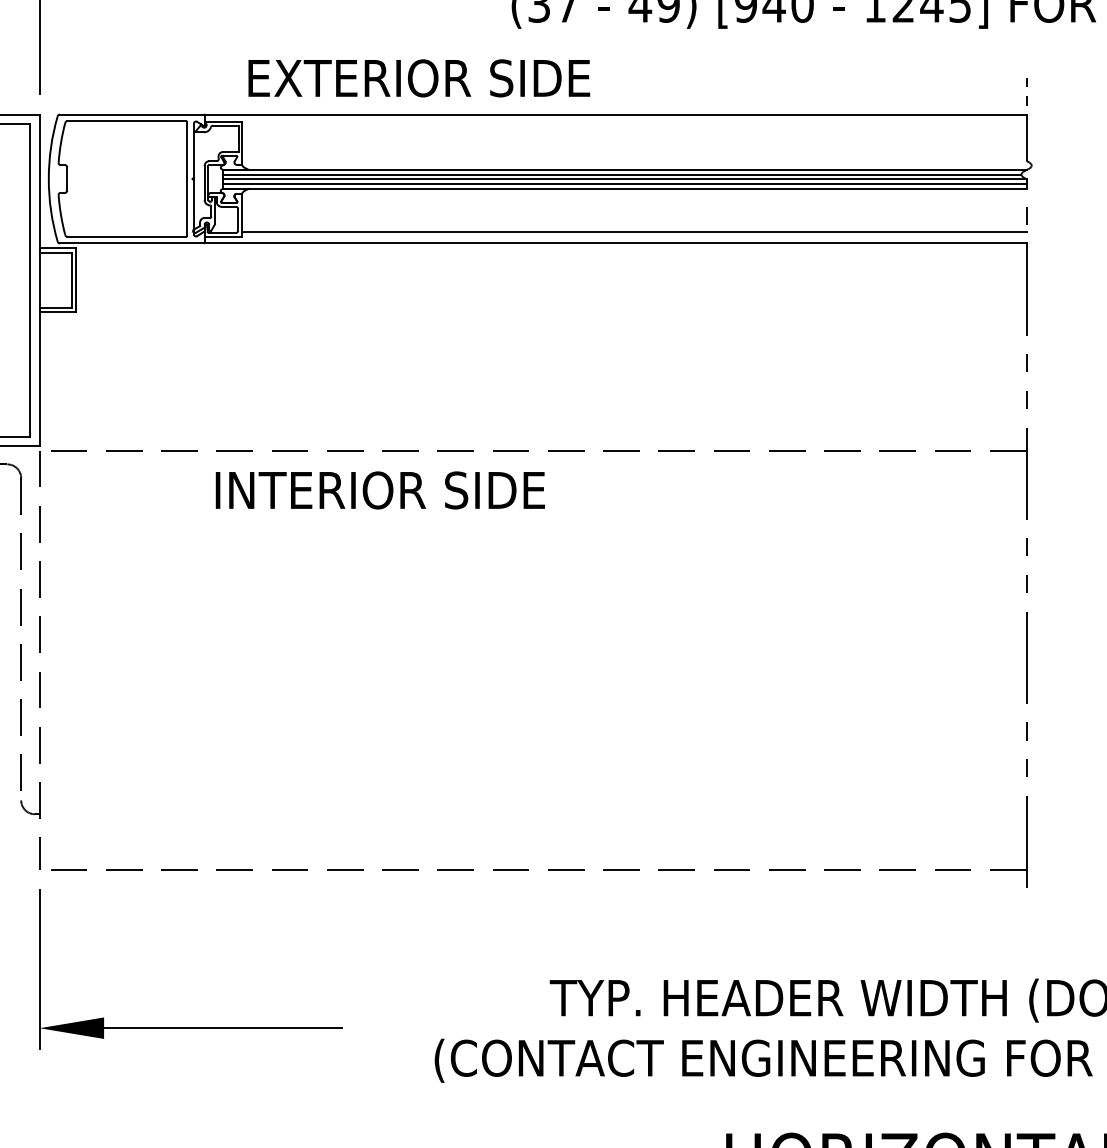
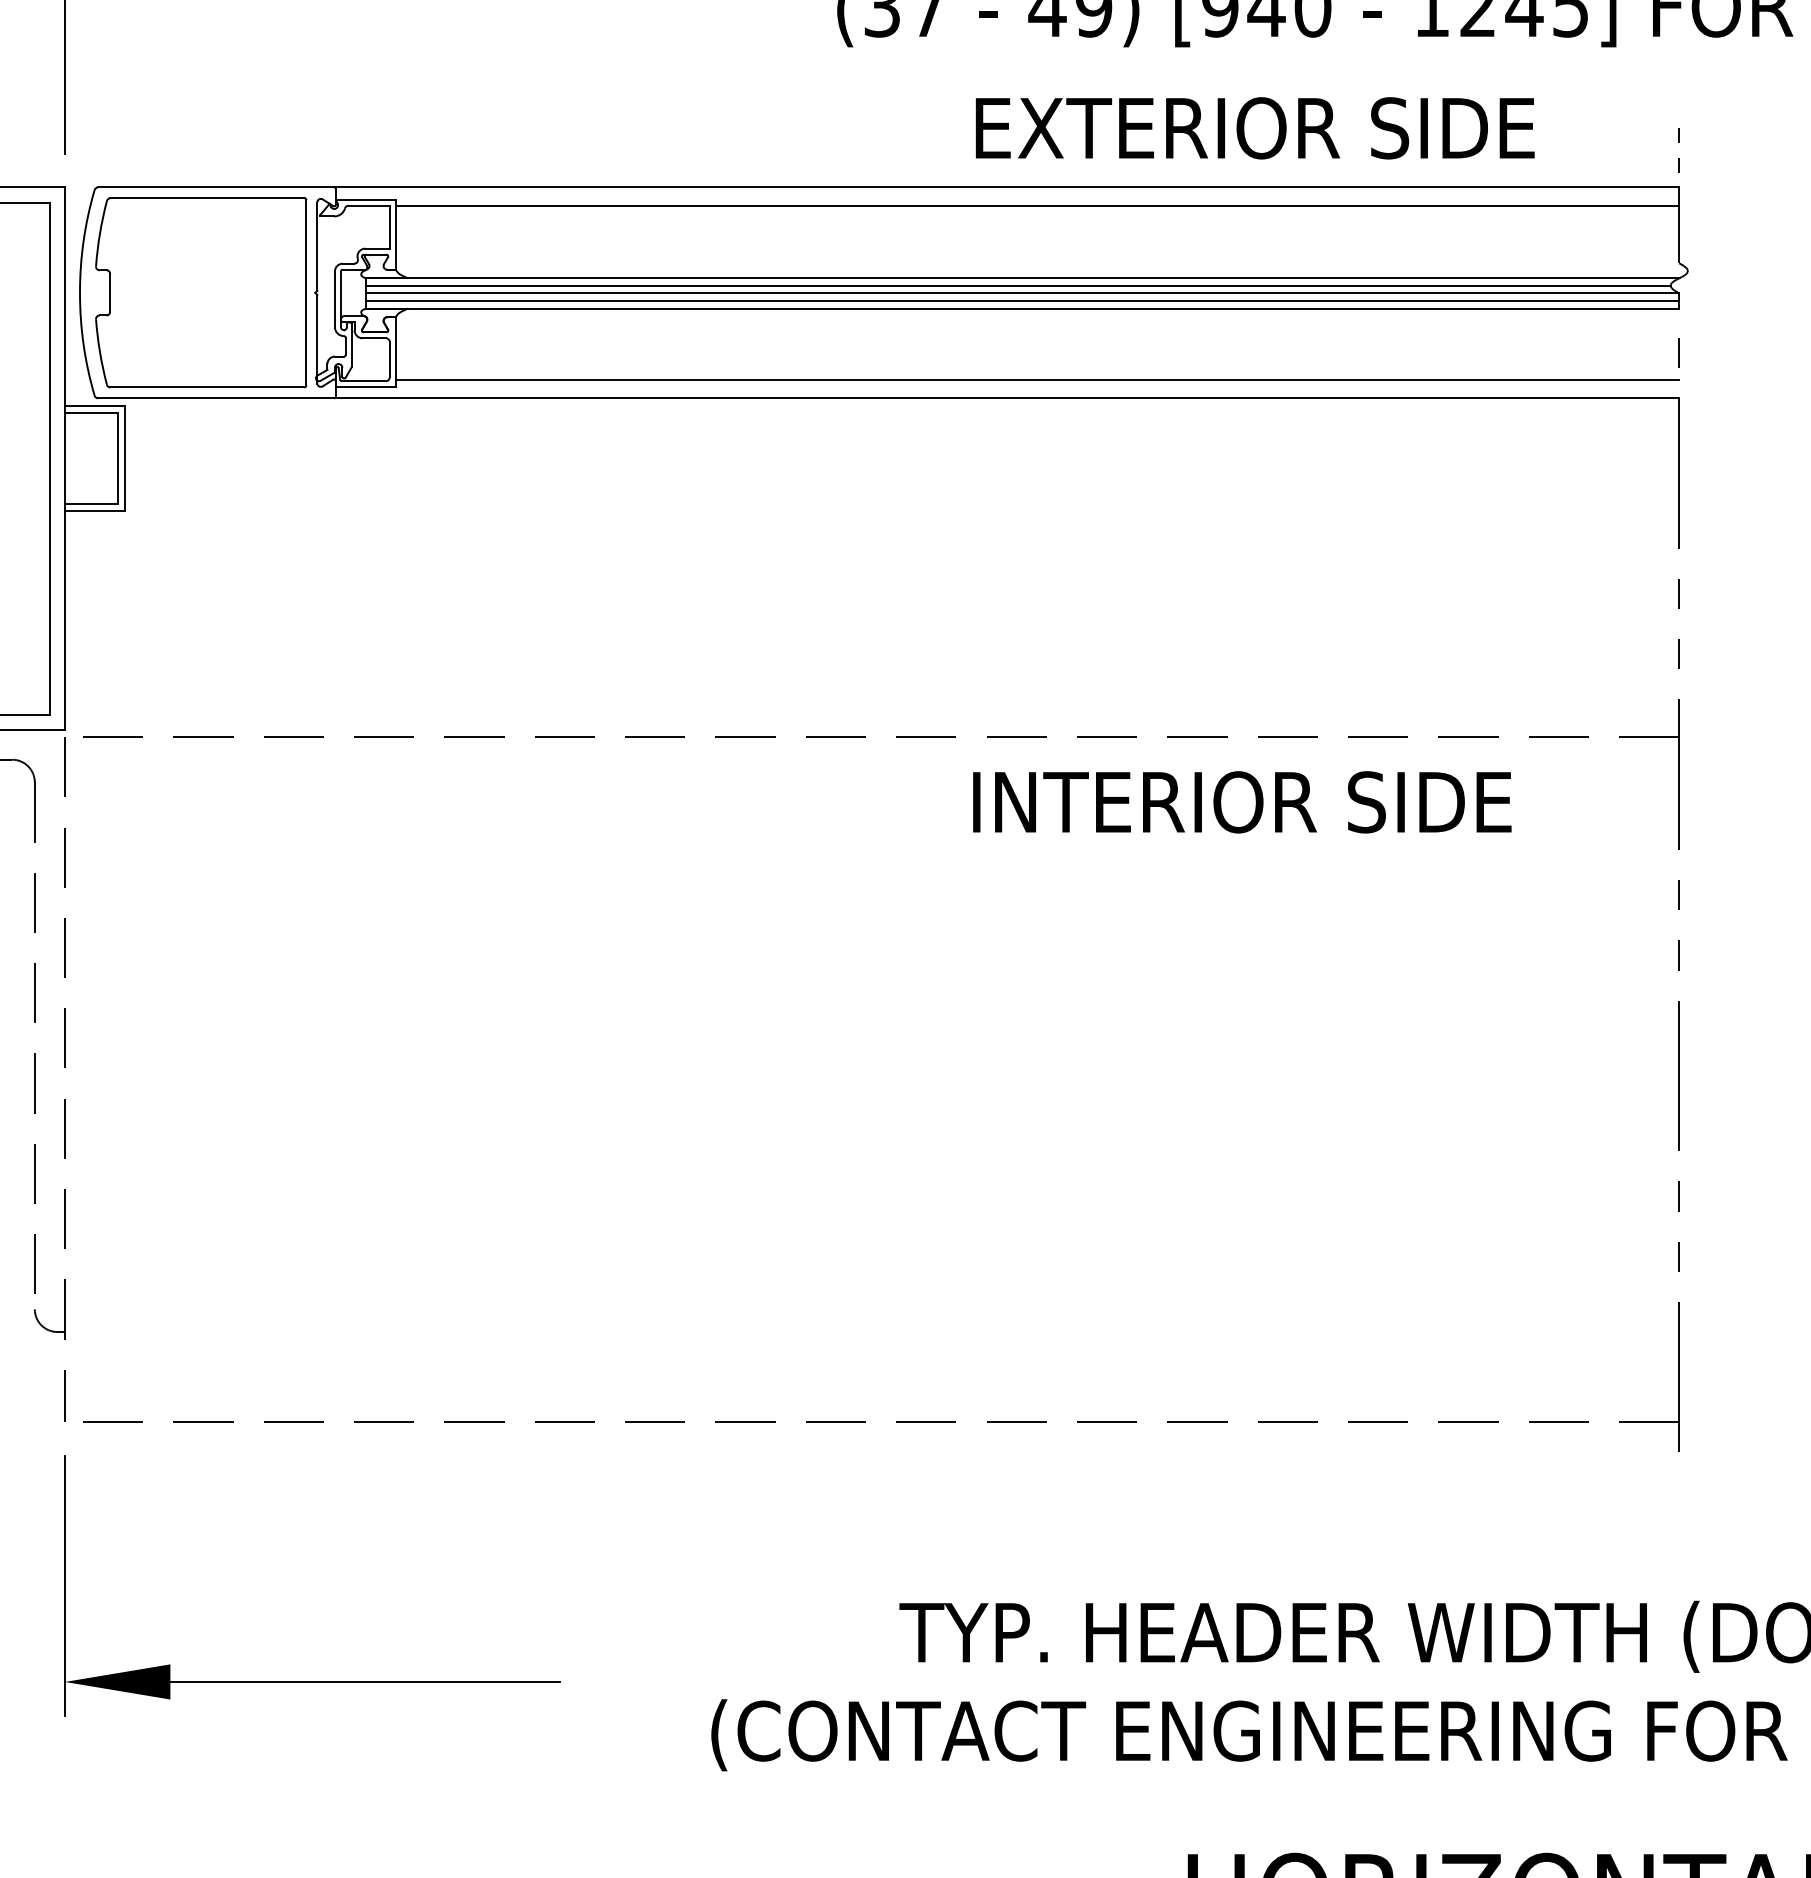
text: (419, 78) -> (1255, 128), moved
line: (634, 125) -> (1037, 205), added
text: (379, 490) -> (1240, 802), moved

